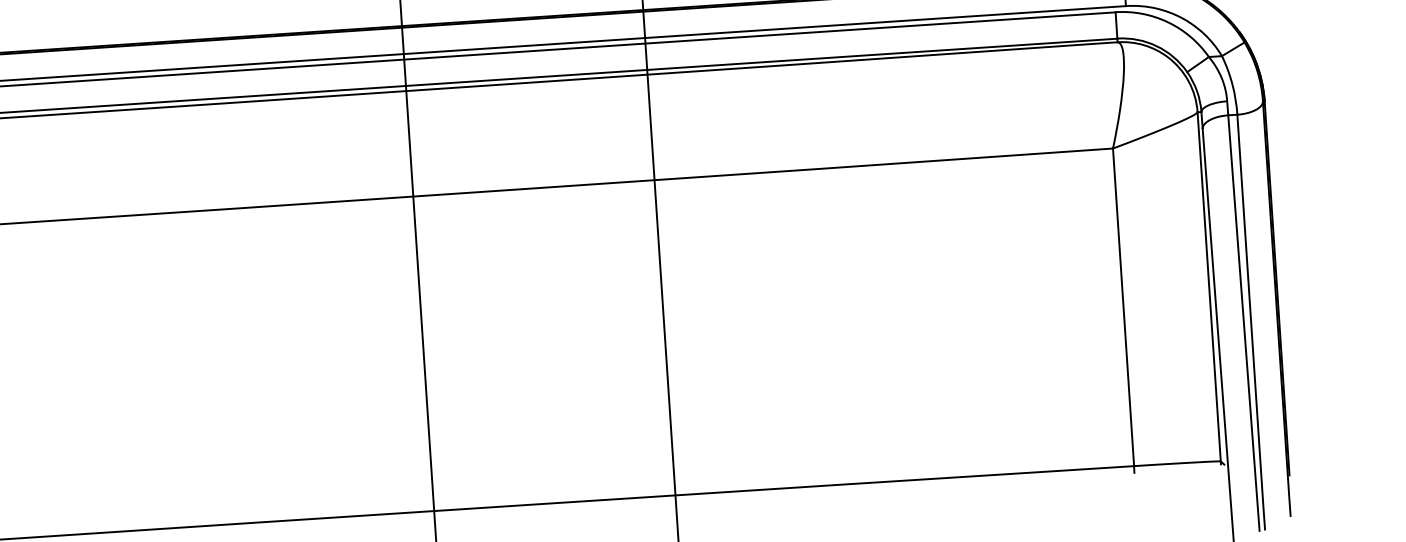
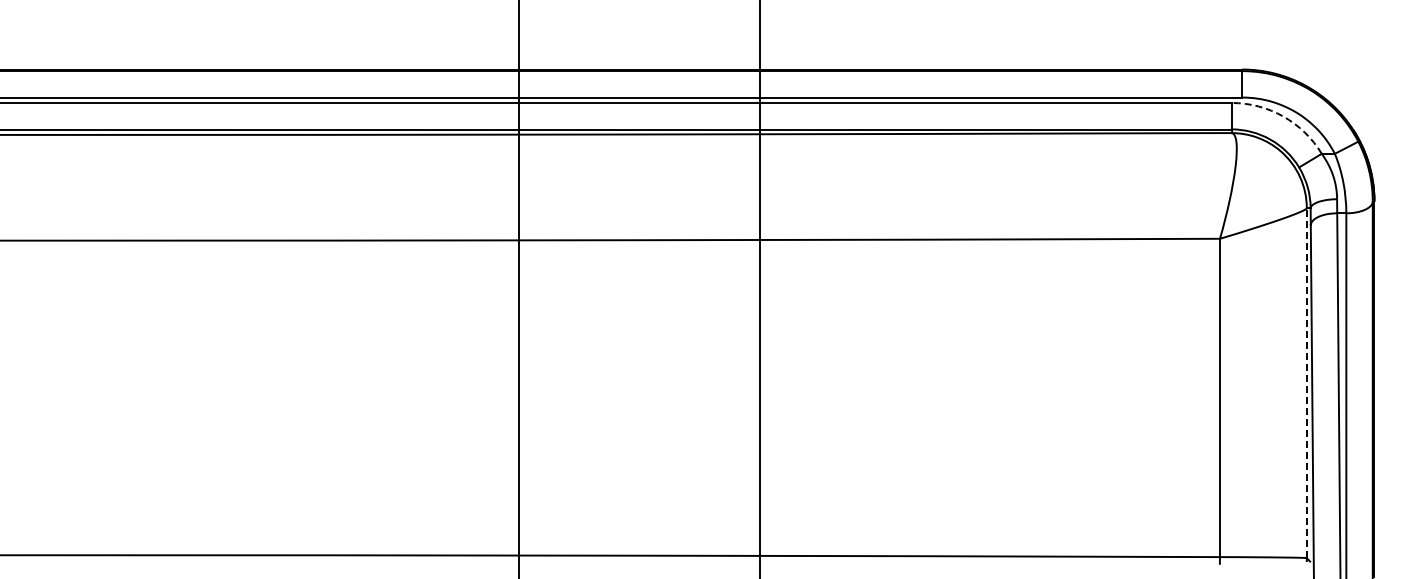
arc: (1168, 22) -> (1283, 116), solid -> dashed
line: (1208, 287) -> (1306, 383), solid -> dashed

